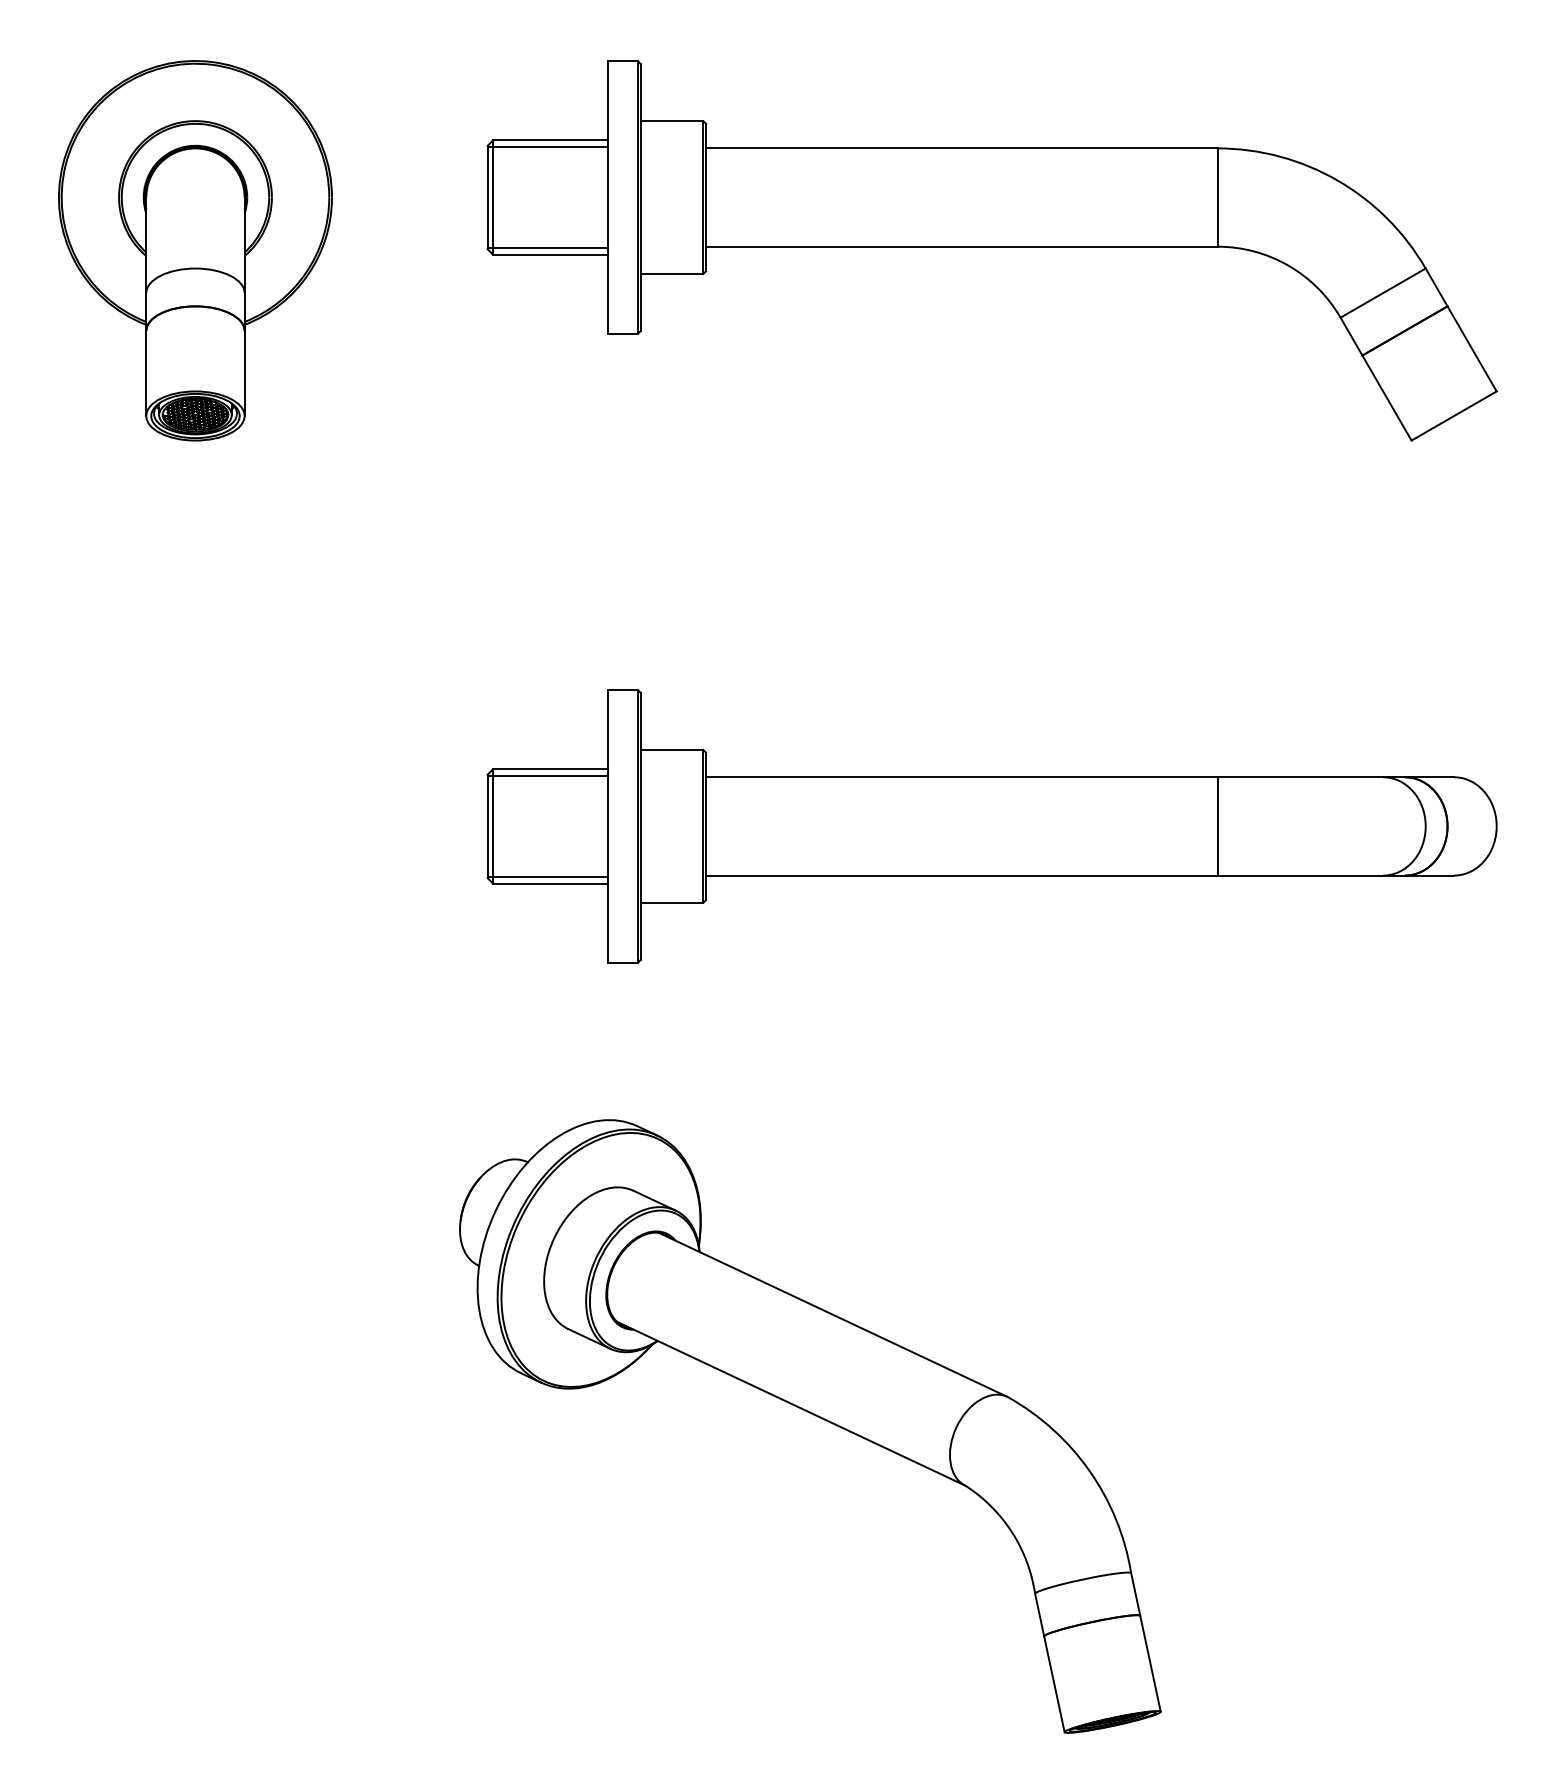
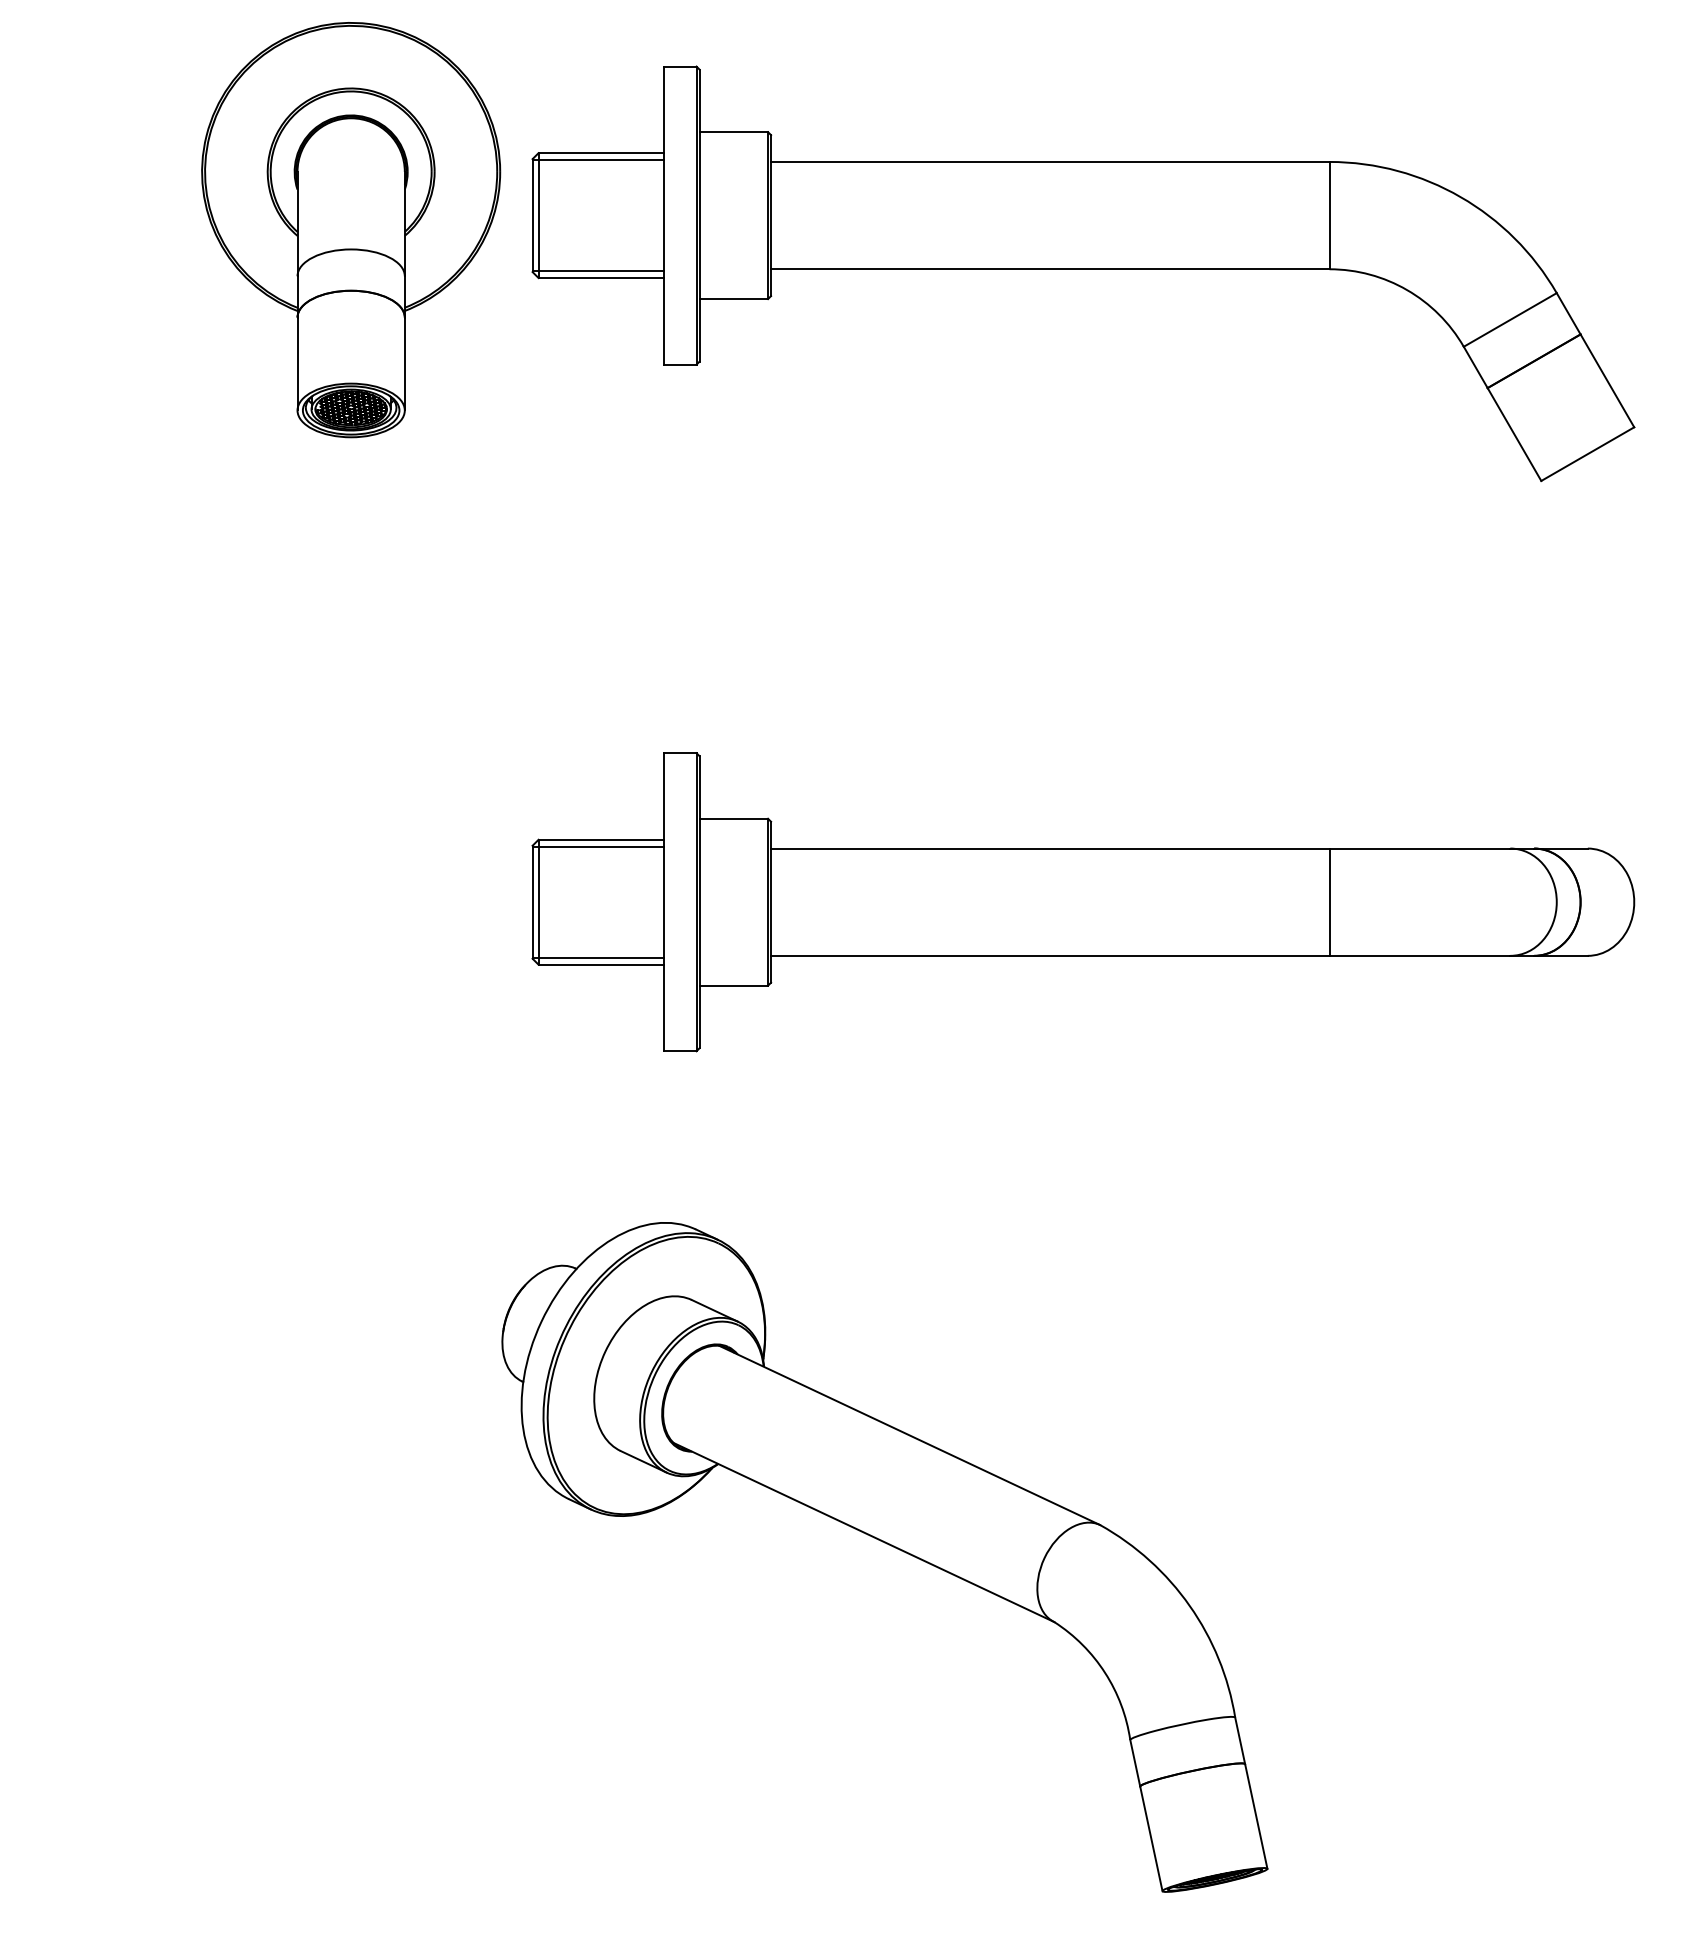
part: (195, 250) -> (351, 229), moved

